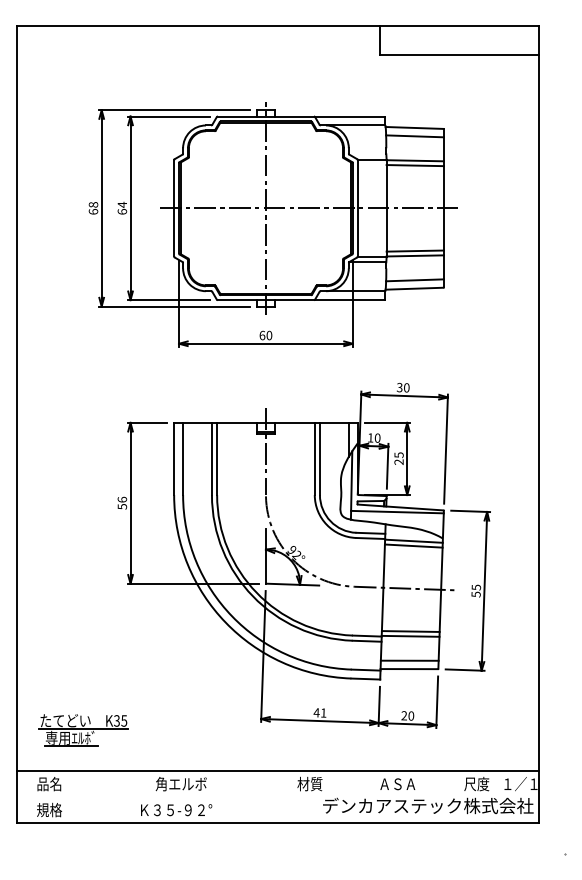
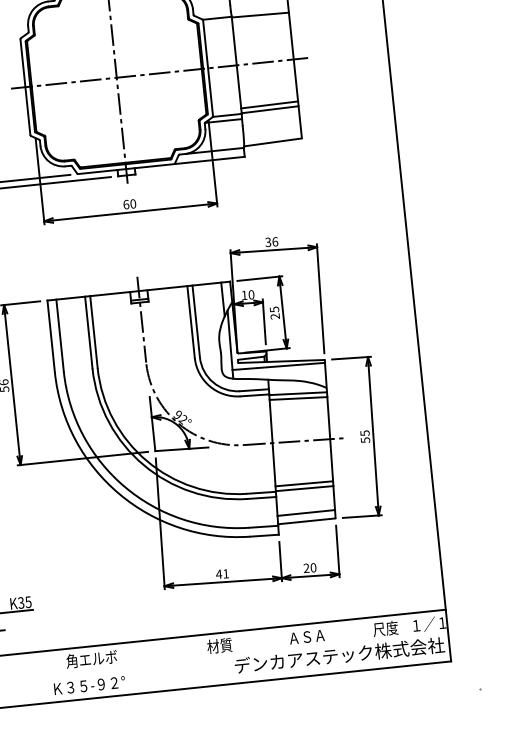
line: (414, 165) -> (260, 19), removed
line: (414, 280) -> (271, 134), removed
text: (406, 387) -> (274, 241), 30 -> 36

